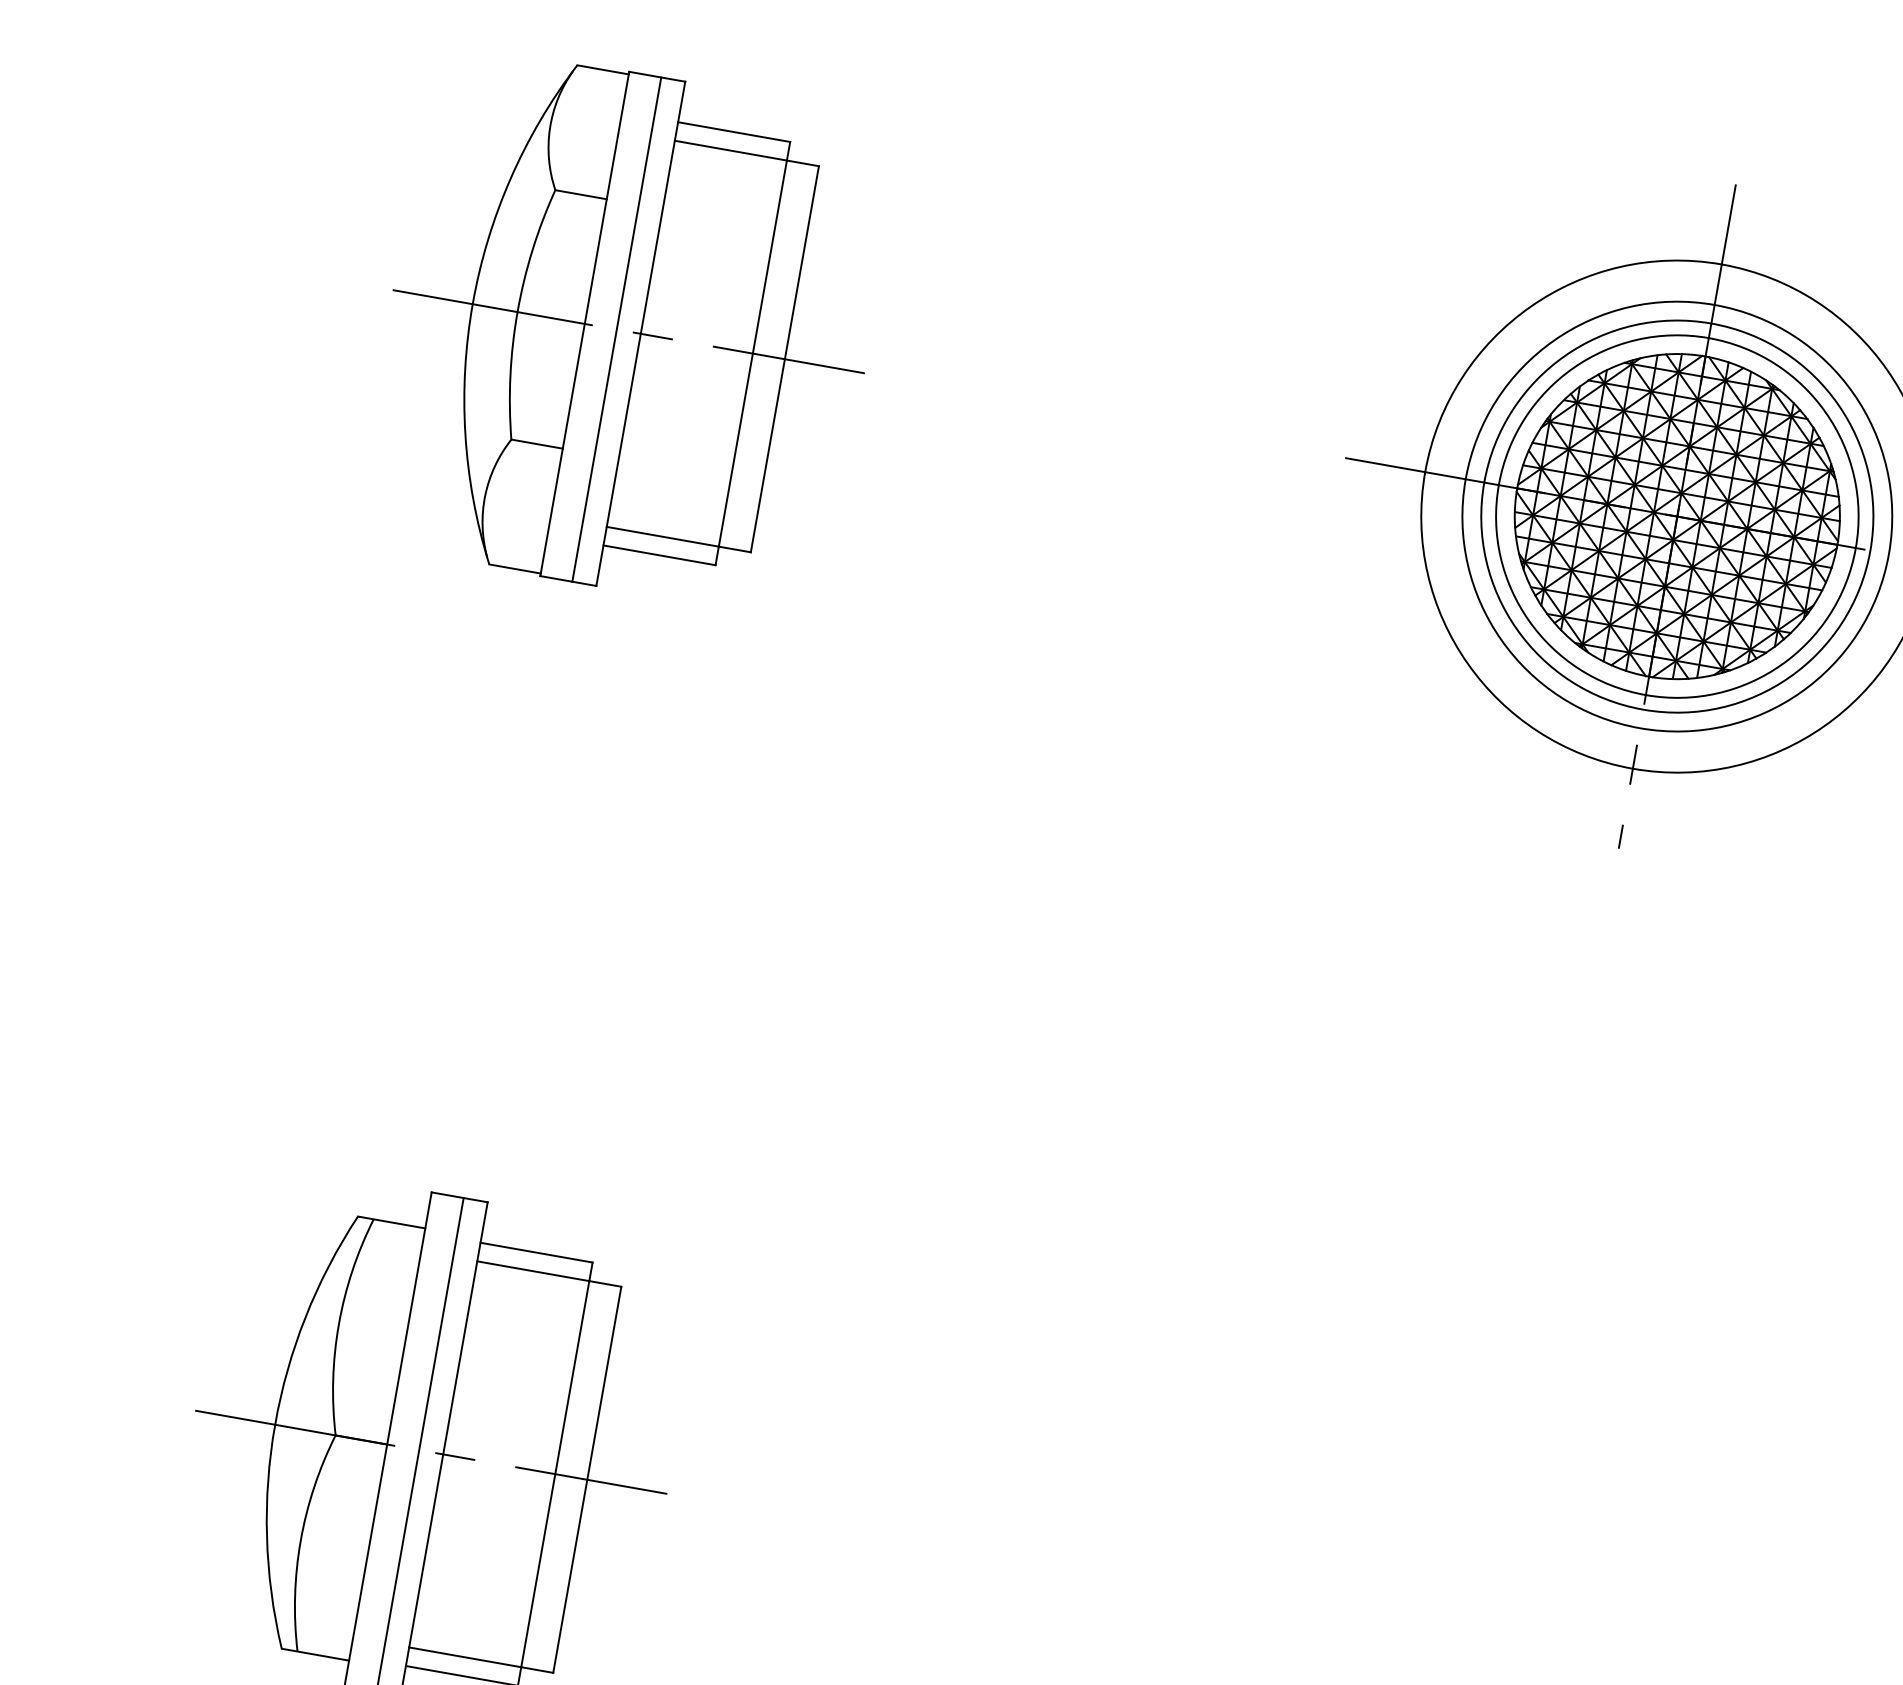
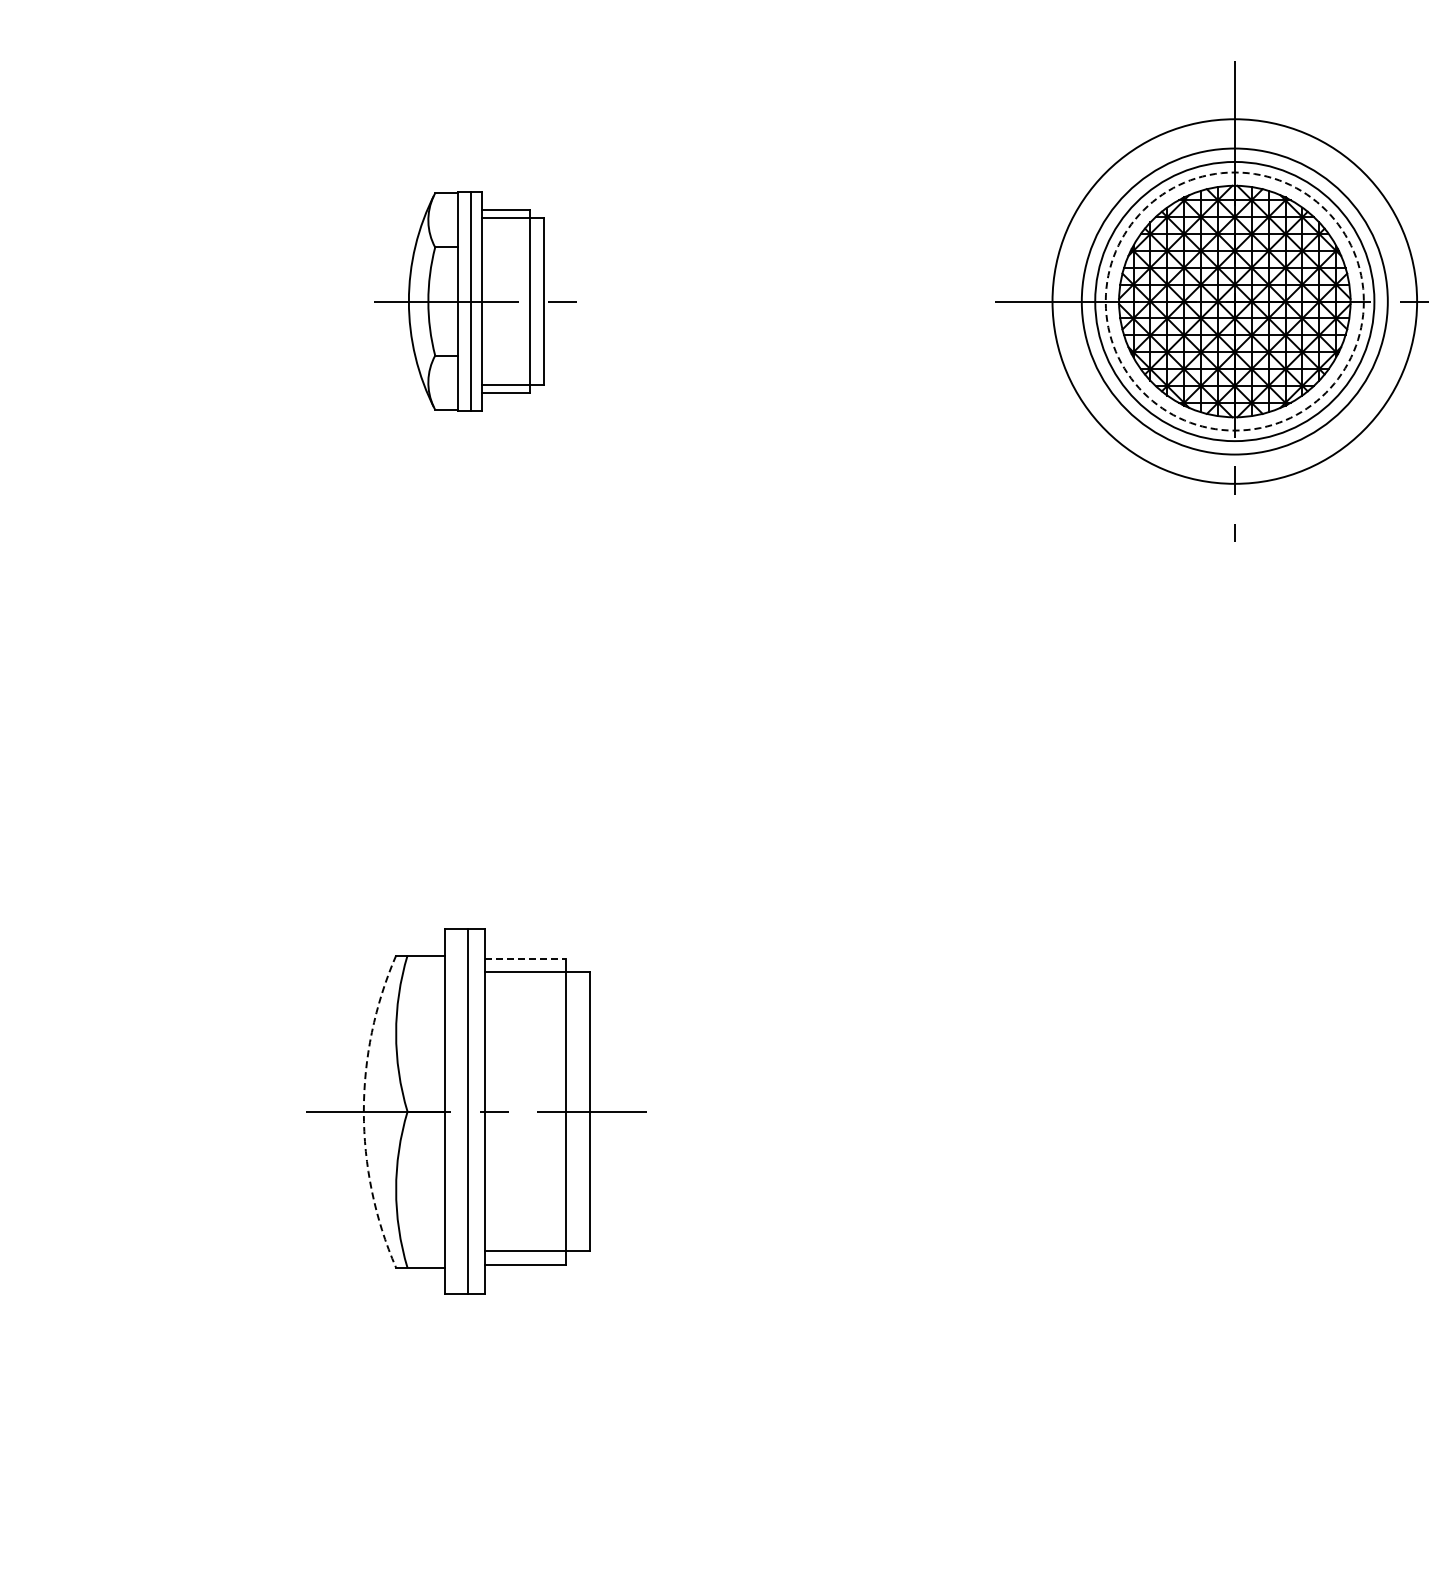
part: (628, 331) -> (476, 301), size x0.6
circle: (1676, 516) -> (1234, 301), solid -> dashed
line: (536, 1252) -> (525, 958), solid -> dashed
arc: (274, 1424) -> (363, 1111), solid -> dashed

